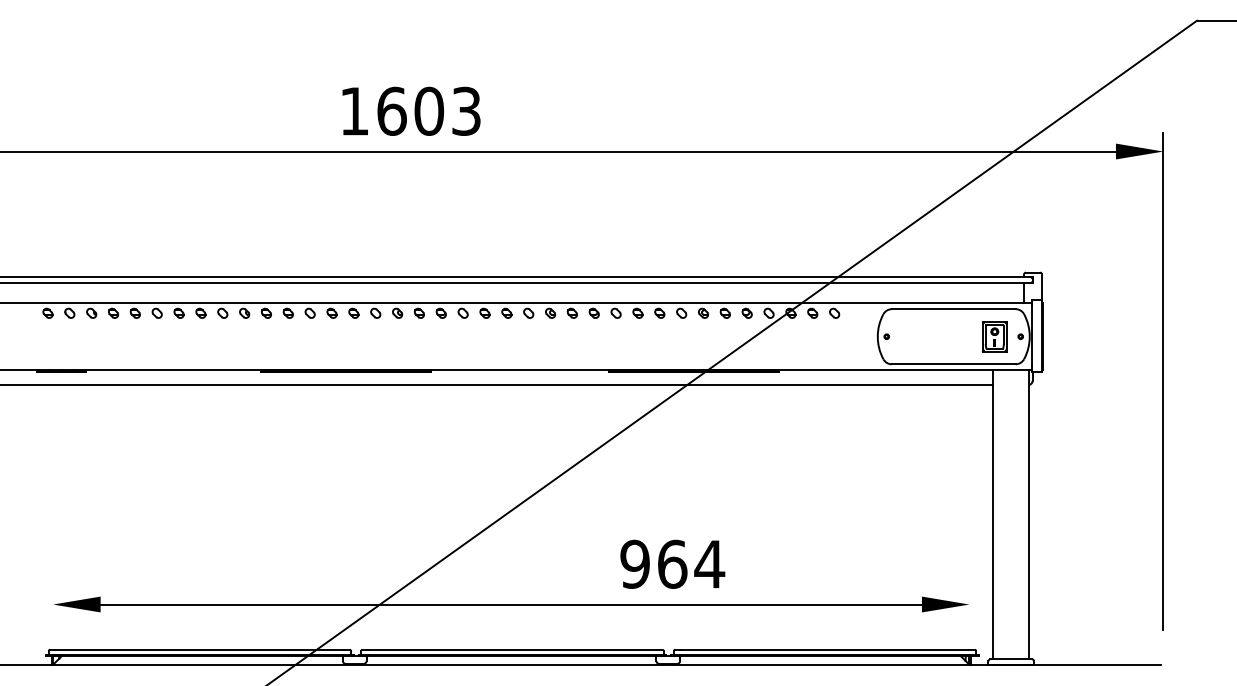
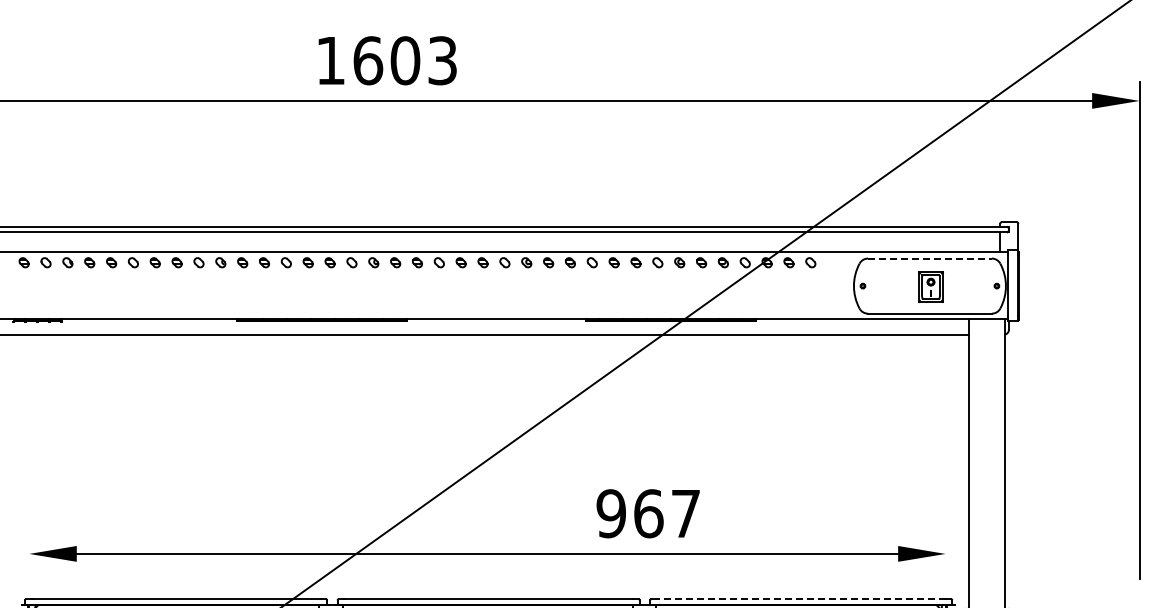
line: (953, 309) -> (929, 258), solid -> dashed
part: (994, 336) -> (930, 286), moved
text: (709, 564) -> (685, 513), 964 -> 967
line: (824, 649) -> (800, 598), solid -> dashed

